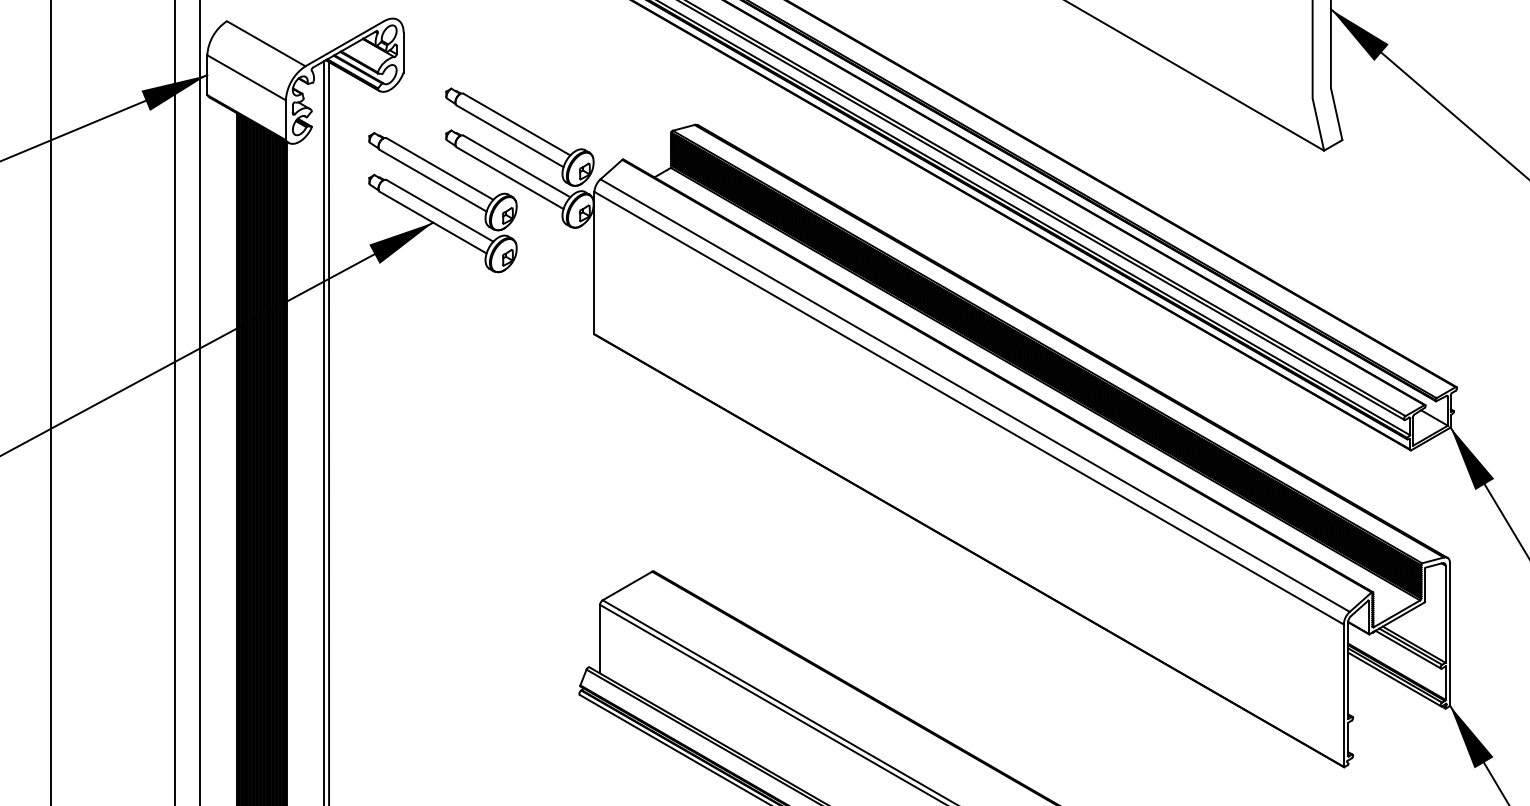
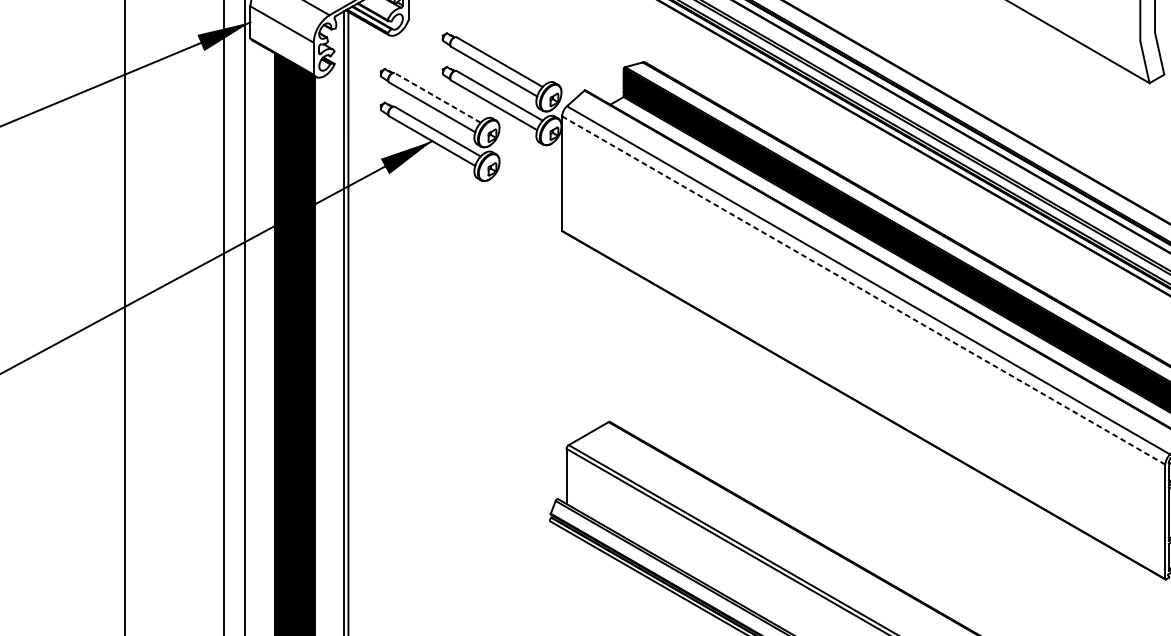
line: (440, 169) -> (438, 98), solid -> dashed
line: (969, 408) -> (864, 290), solid -> dashed

